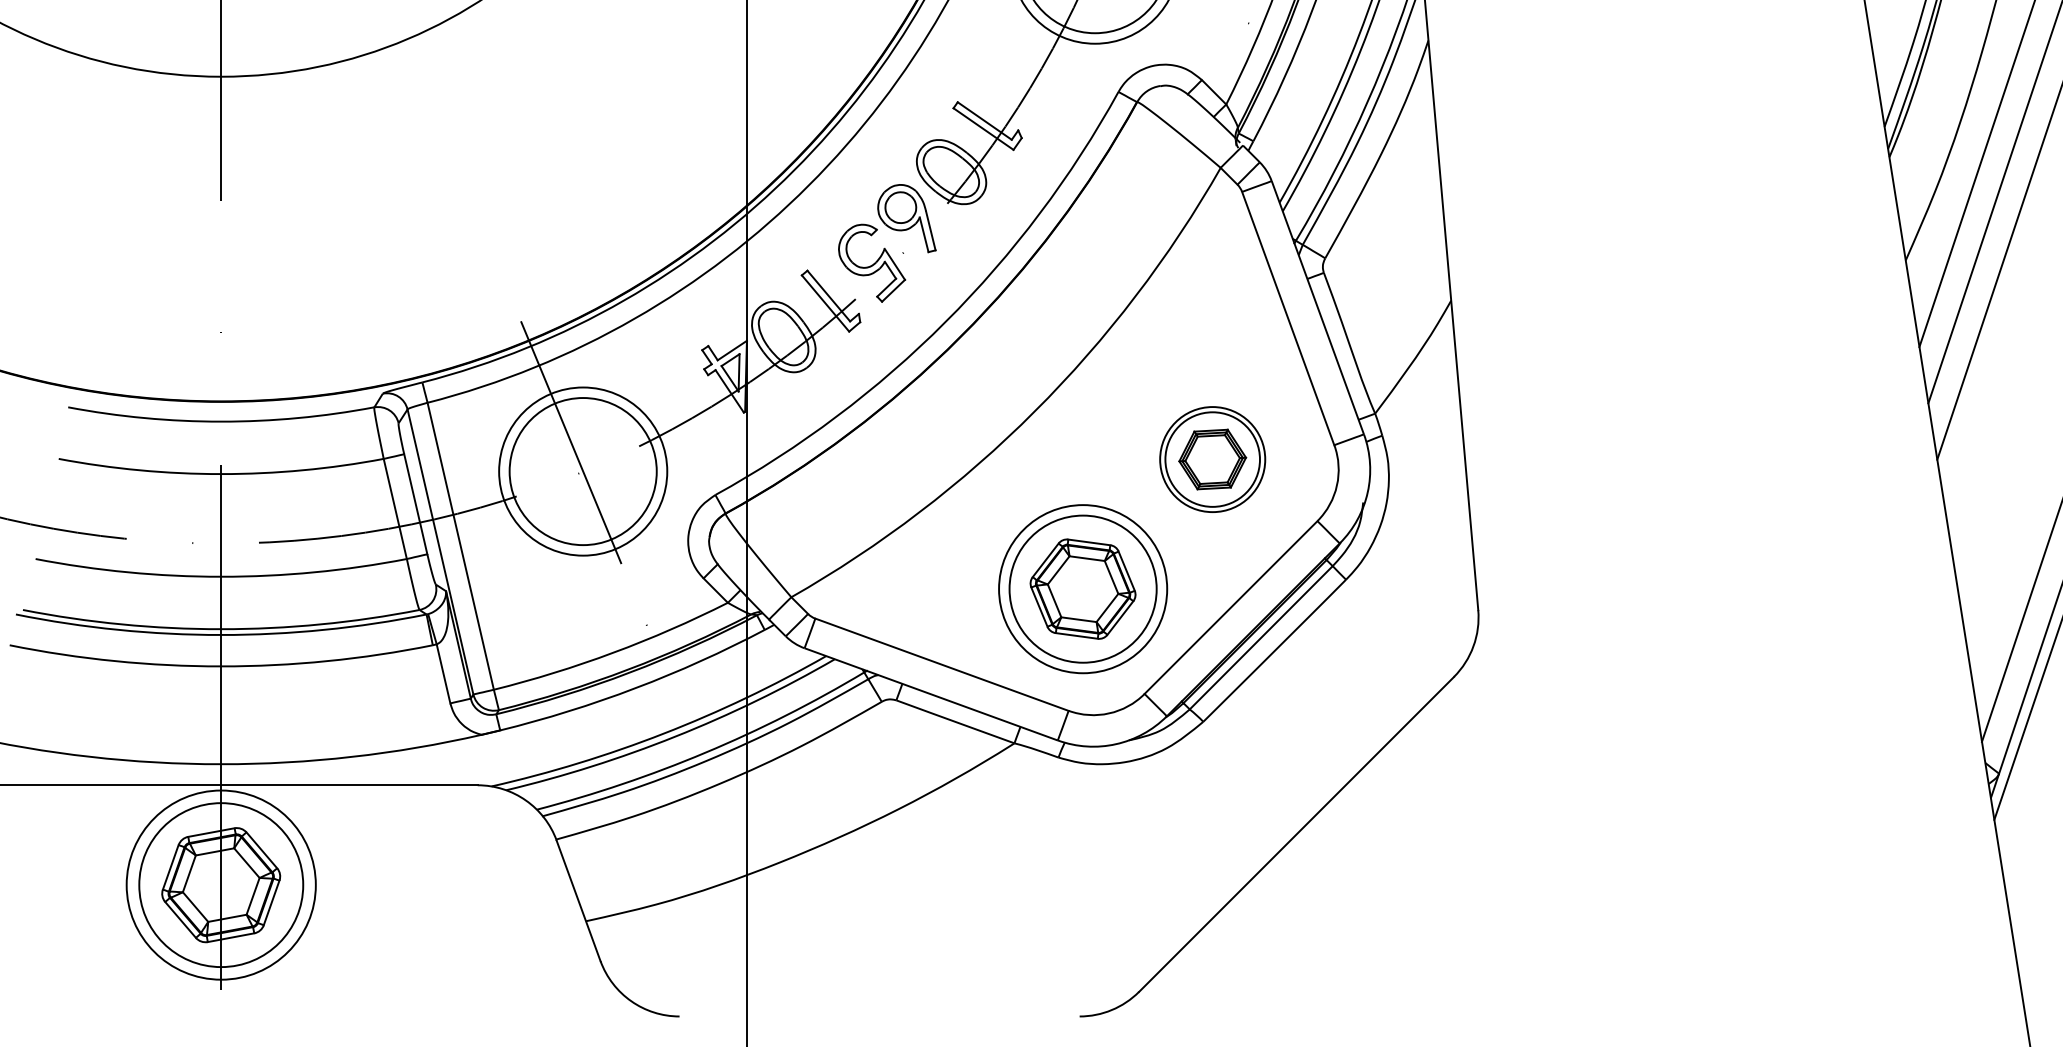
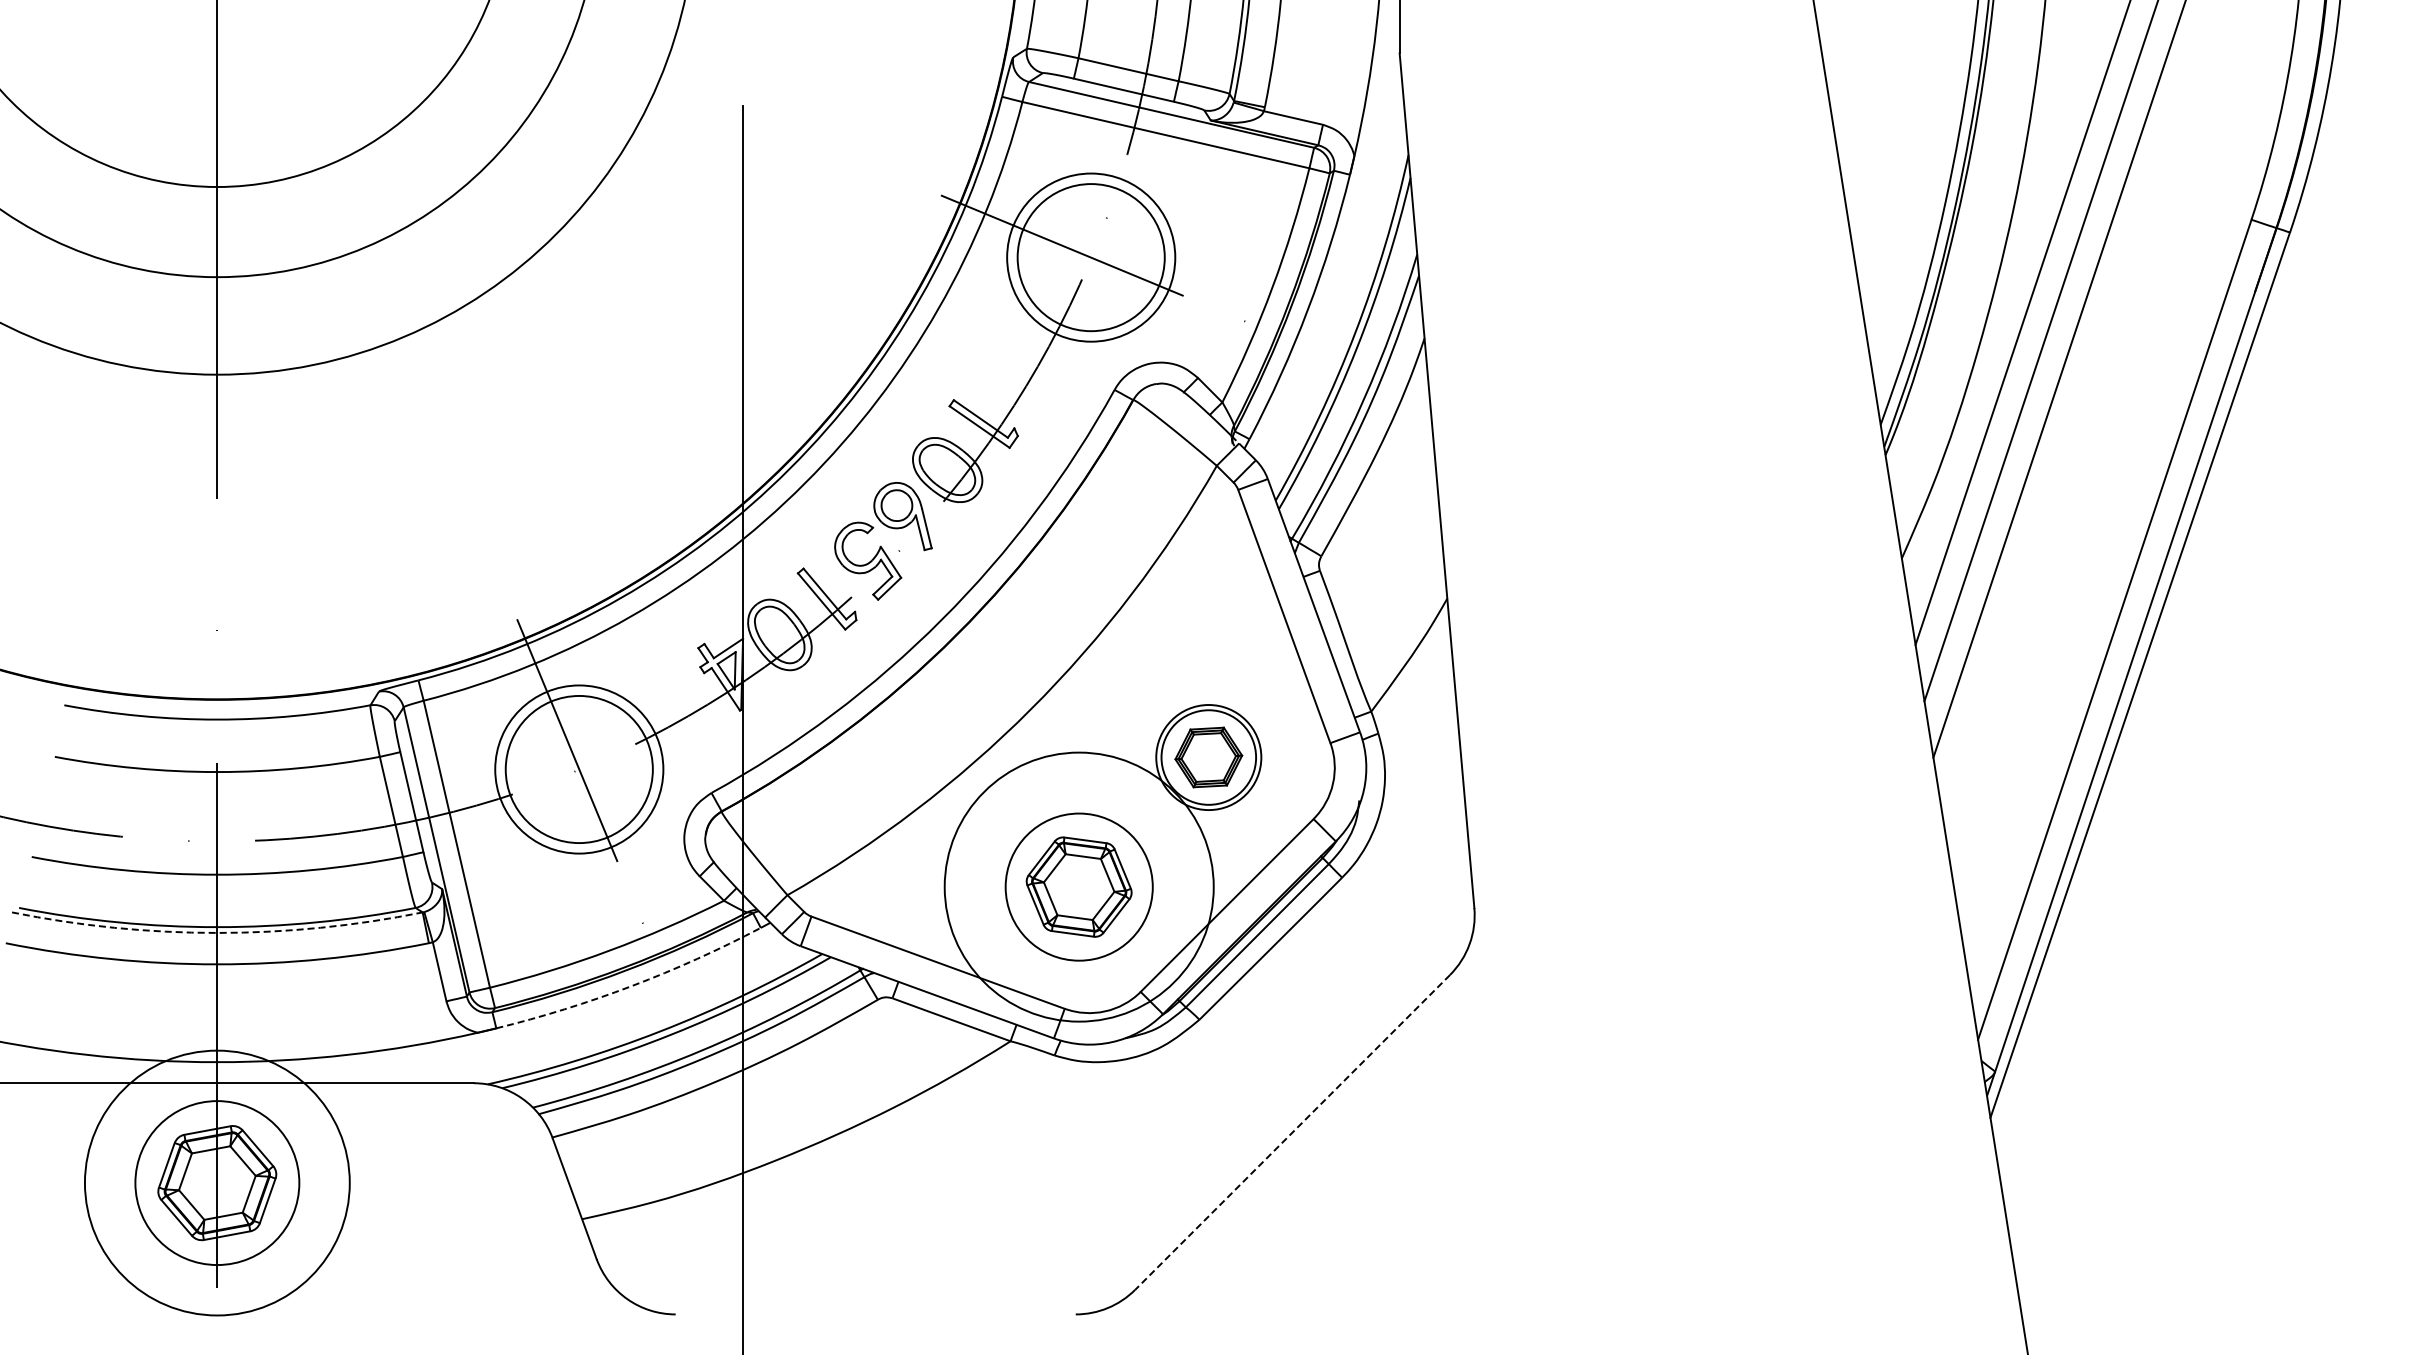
circle: (1083, 589) -> (1079, 887), size x1.6
arc: (221, 634) -> (217, 932), solid -> dashed
arc: (635, 688) -> (631, 986), solid -> dashed
line: (1296, 834) -> (1292, 1132), solid -> dashed
circle: (220, 884) -> (216, 1182), size x1.4

